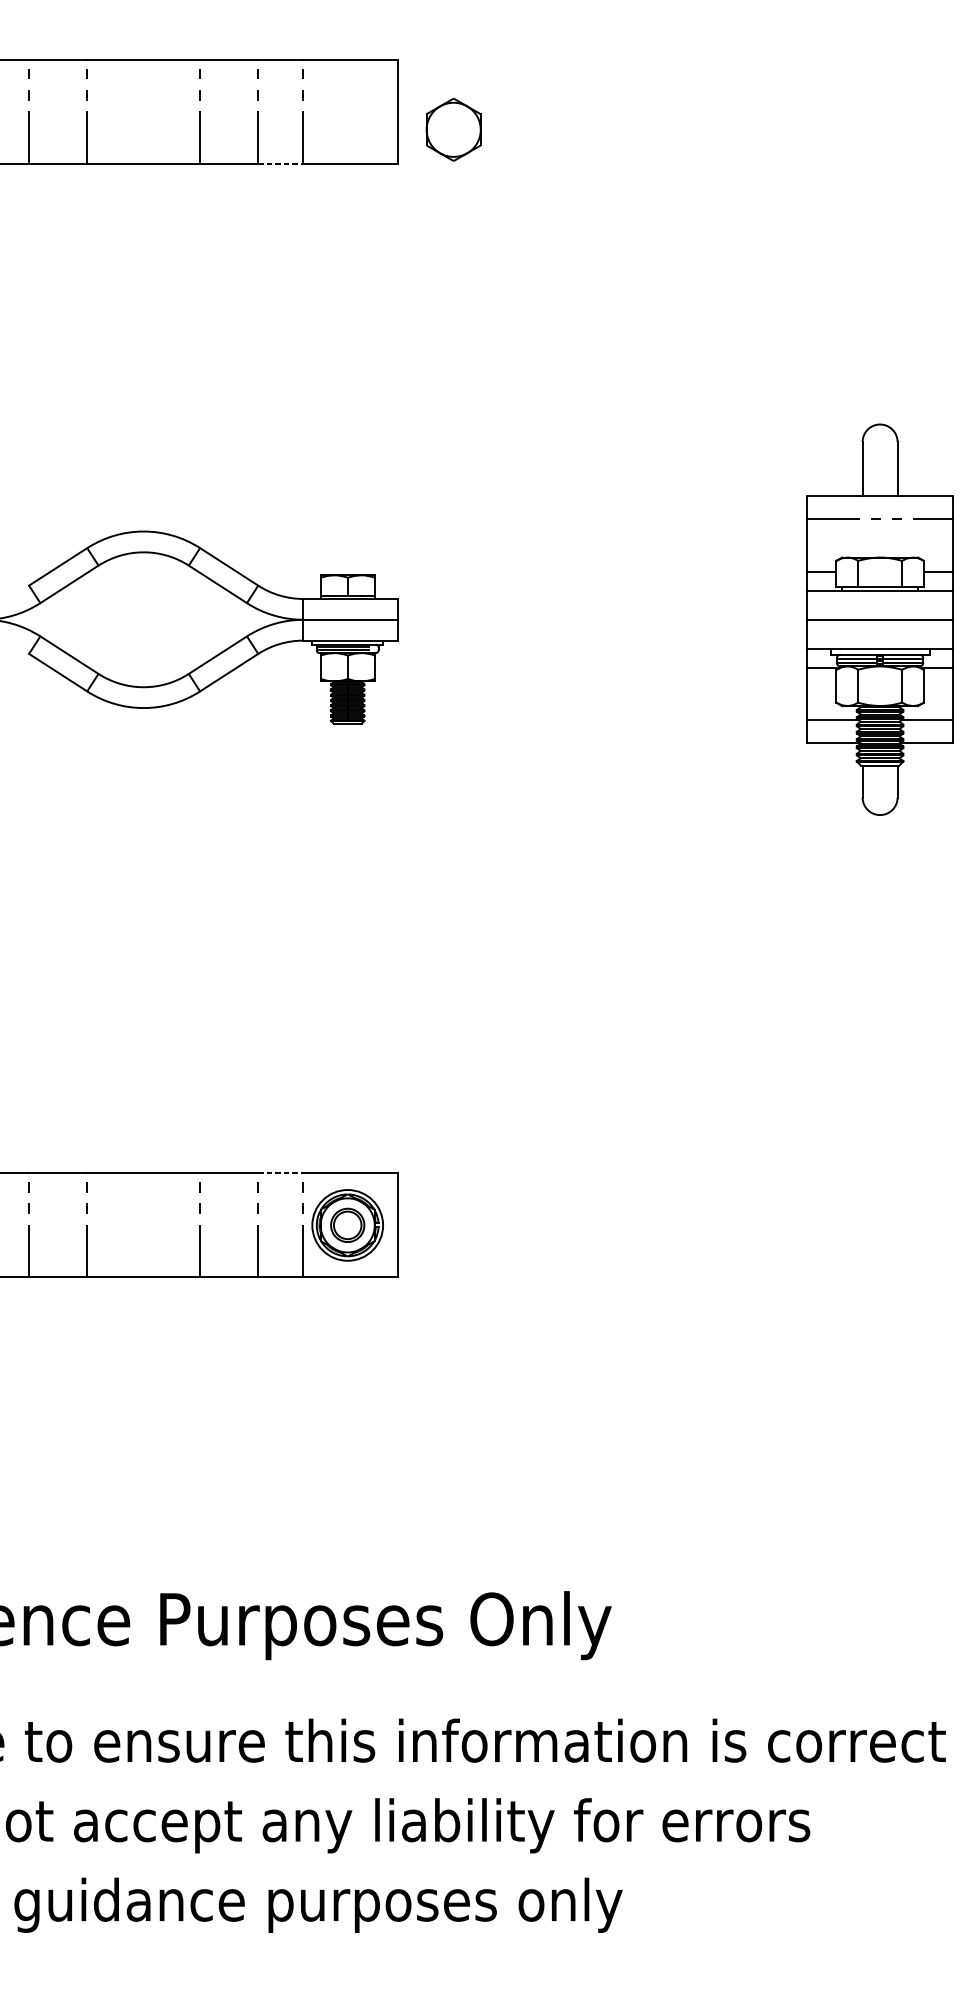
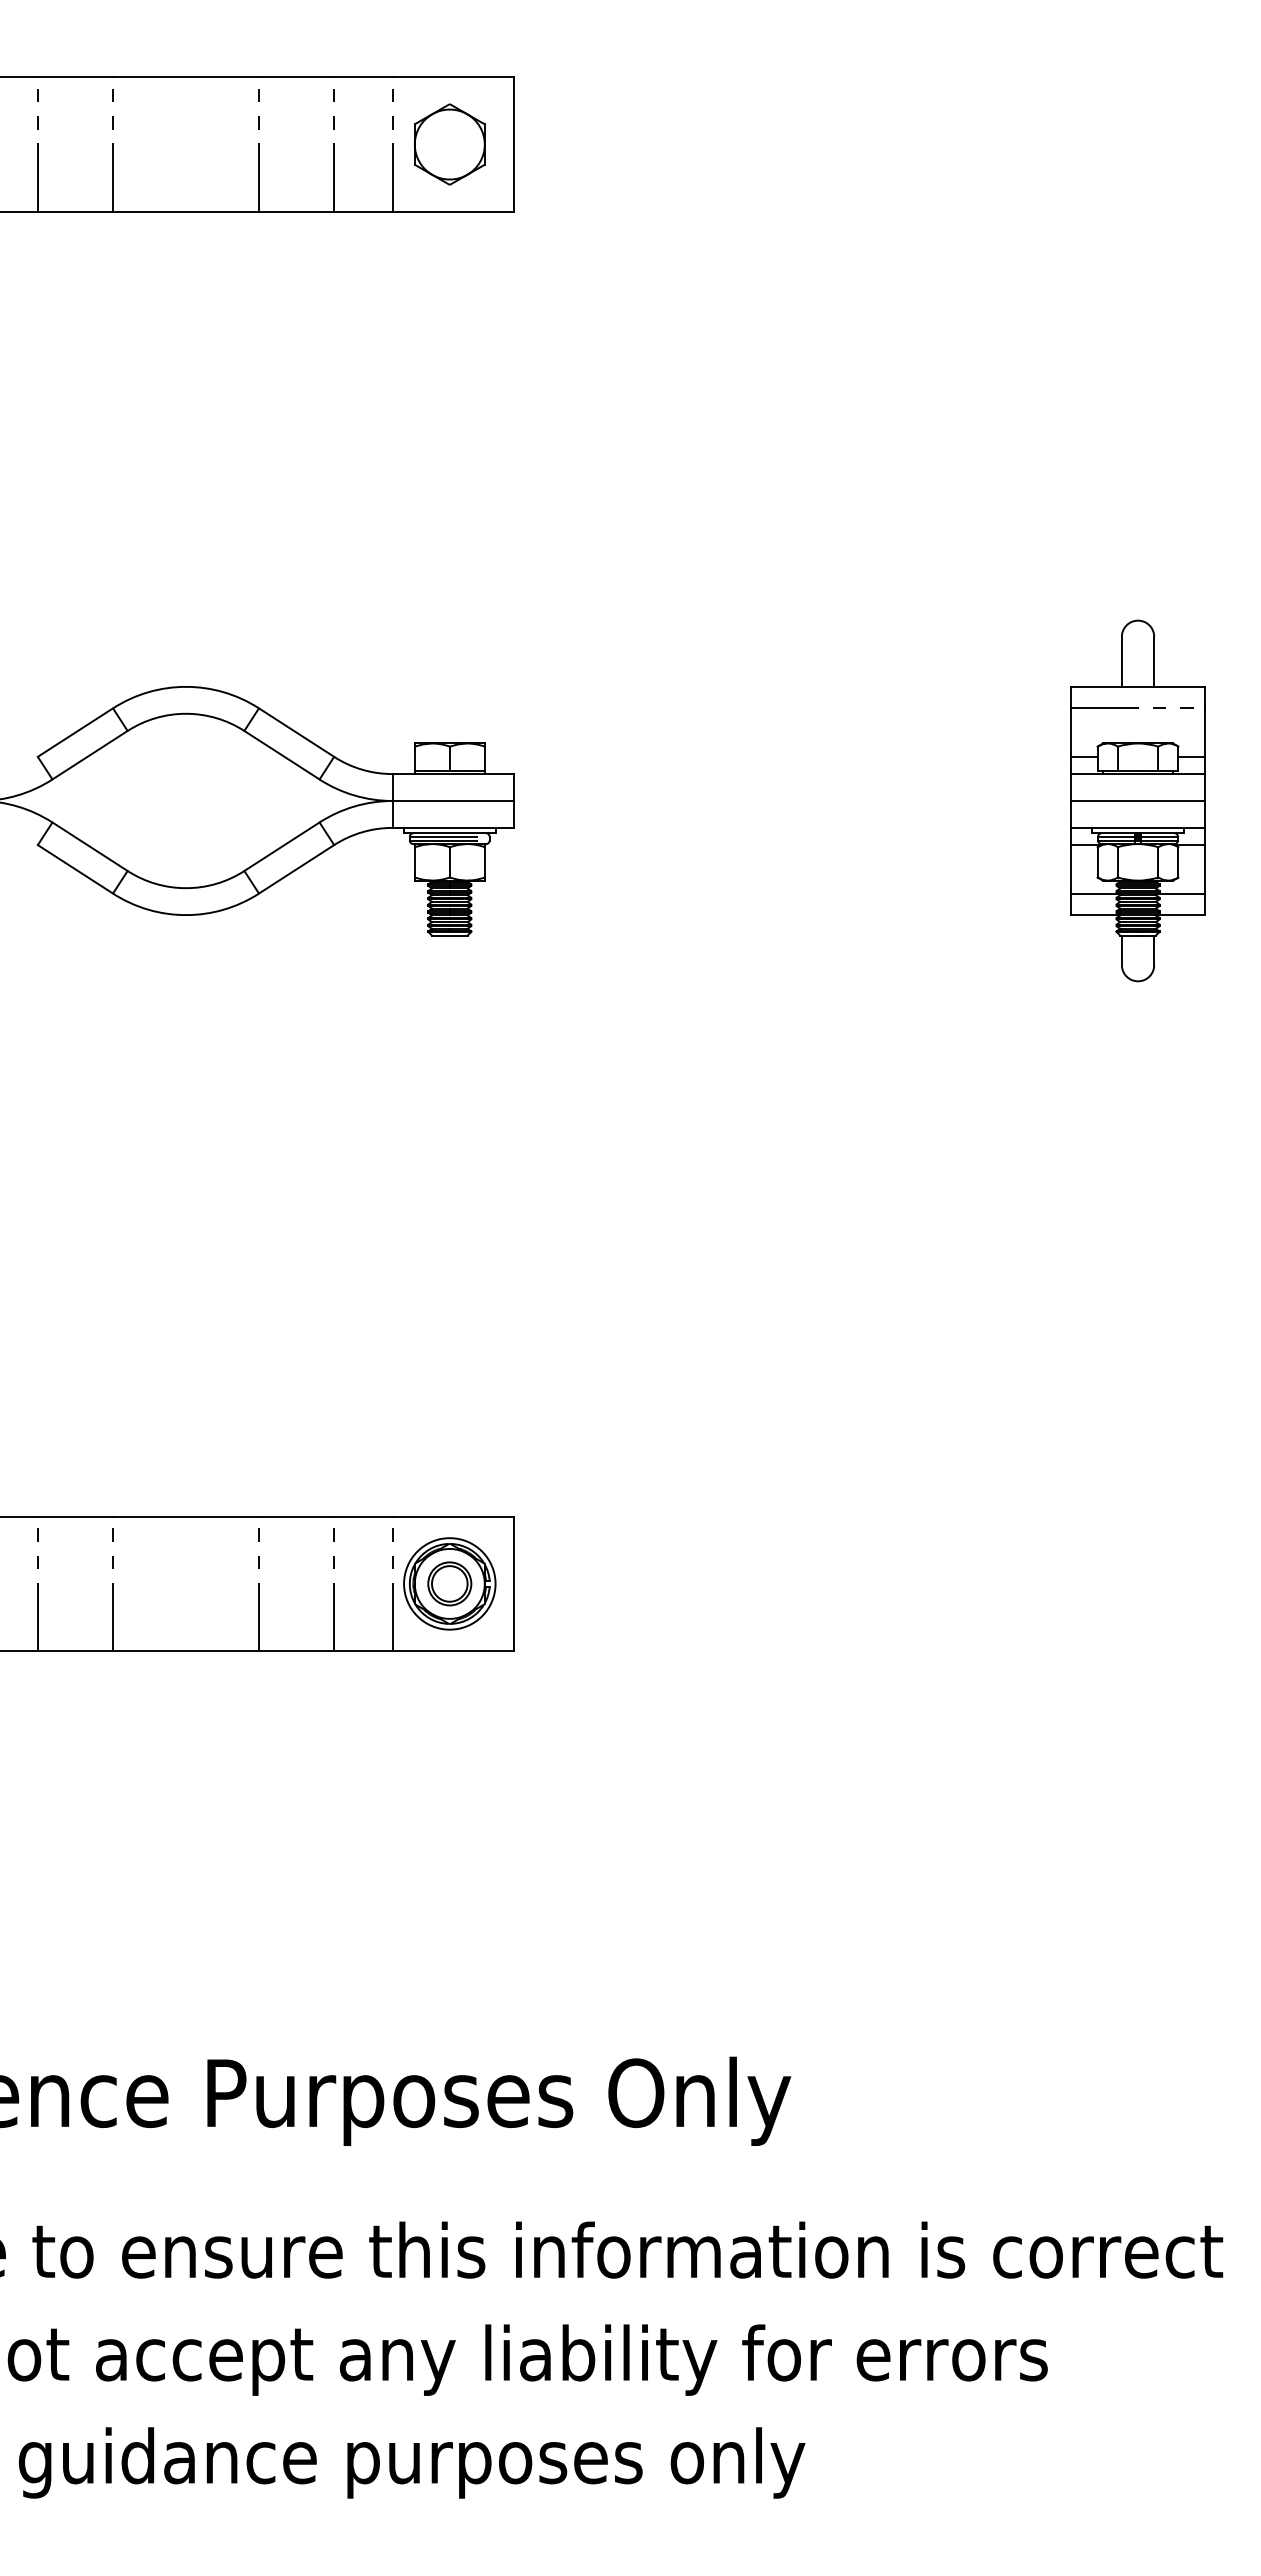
part: (453, 129) -> (449, 144), moved
line: (280, 163) -> (363, 211), dashed -> solid
part: (879, 619) -> (1137, 800), size x0.71
line: (280, 1173) -> (363, 1516), dashed -> solid

